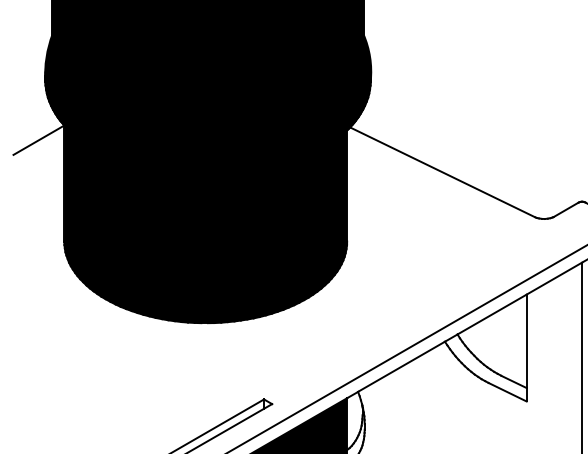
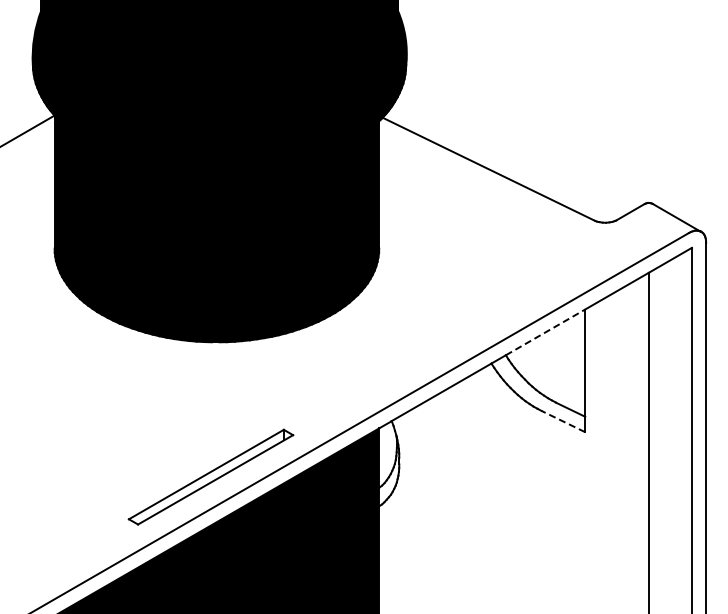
line: (492, 314) -> (545, 332), solid -> dashed
line: (506, 392) -> (562, 421), solid -> dashed

